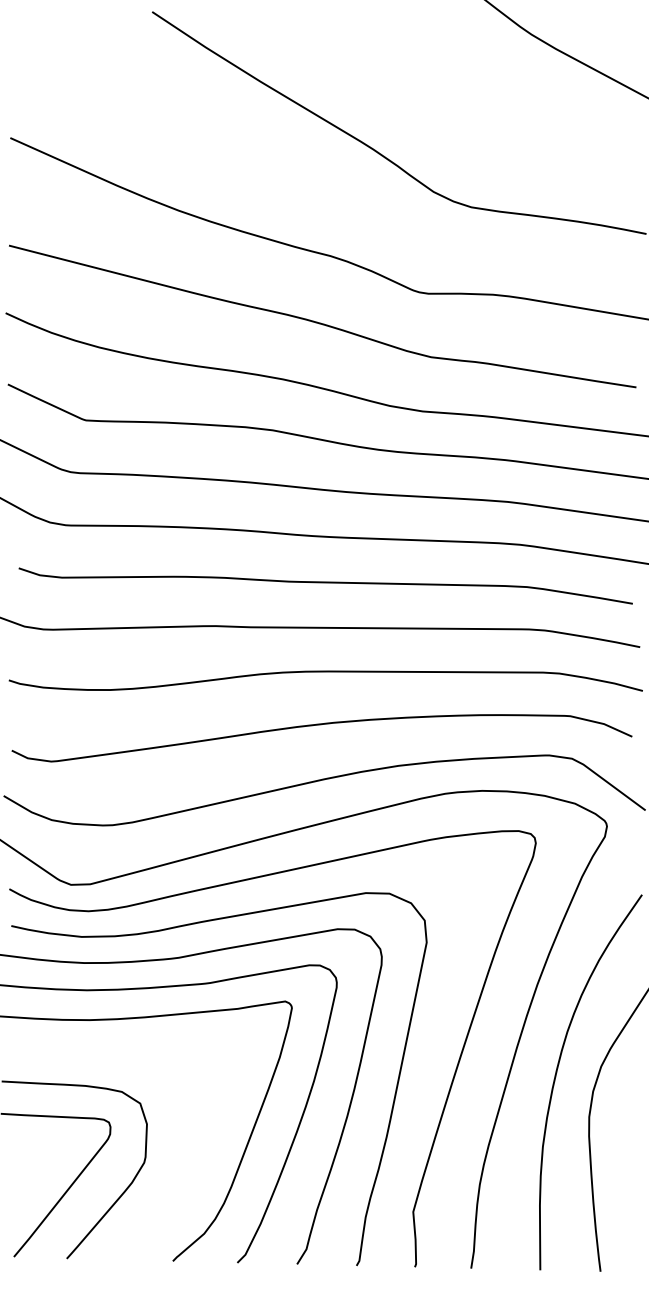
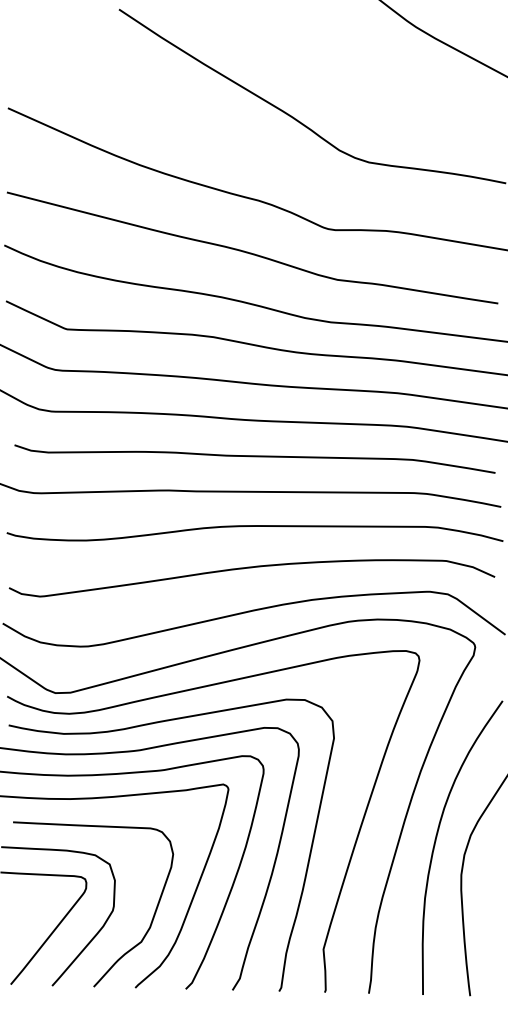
curve: (161, 1214) -> (126, 951), added

